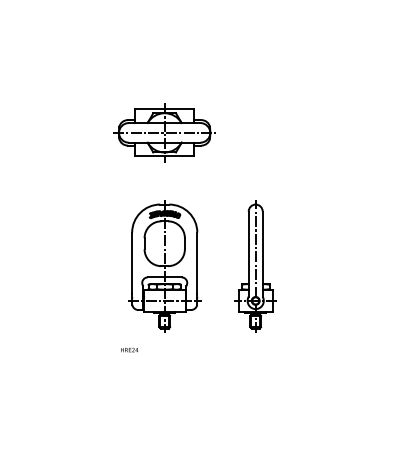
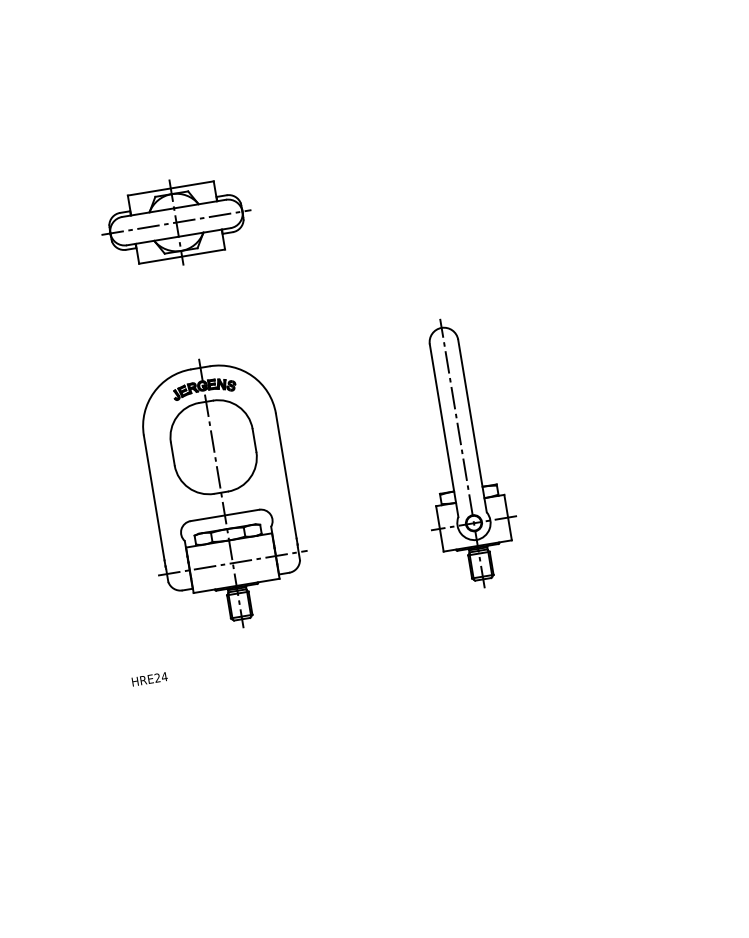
part: (164, 132) -> (175, 221), size x0.71
part: (255, 266) -> (462, 453), moved
text: (129, 349) -> (149, 678), moved

